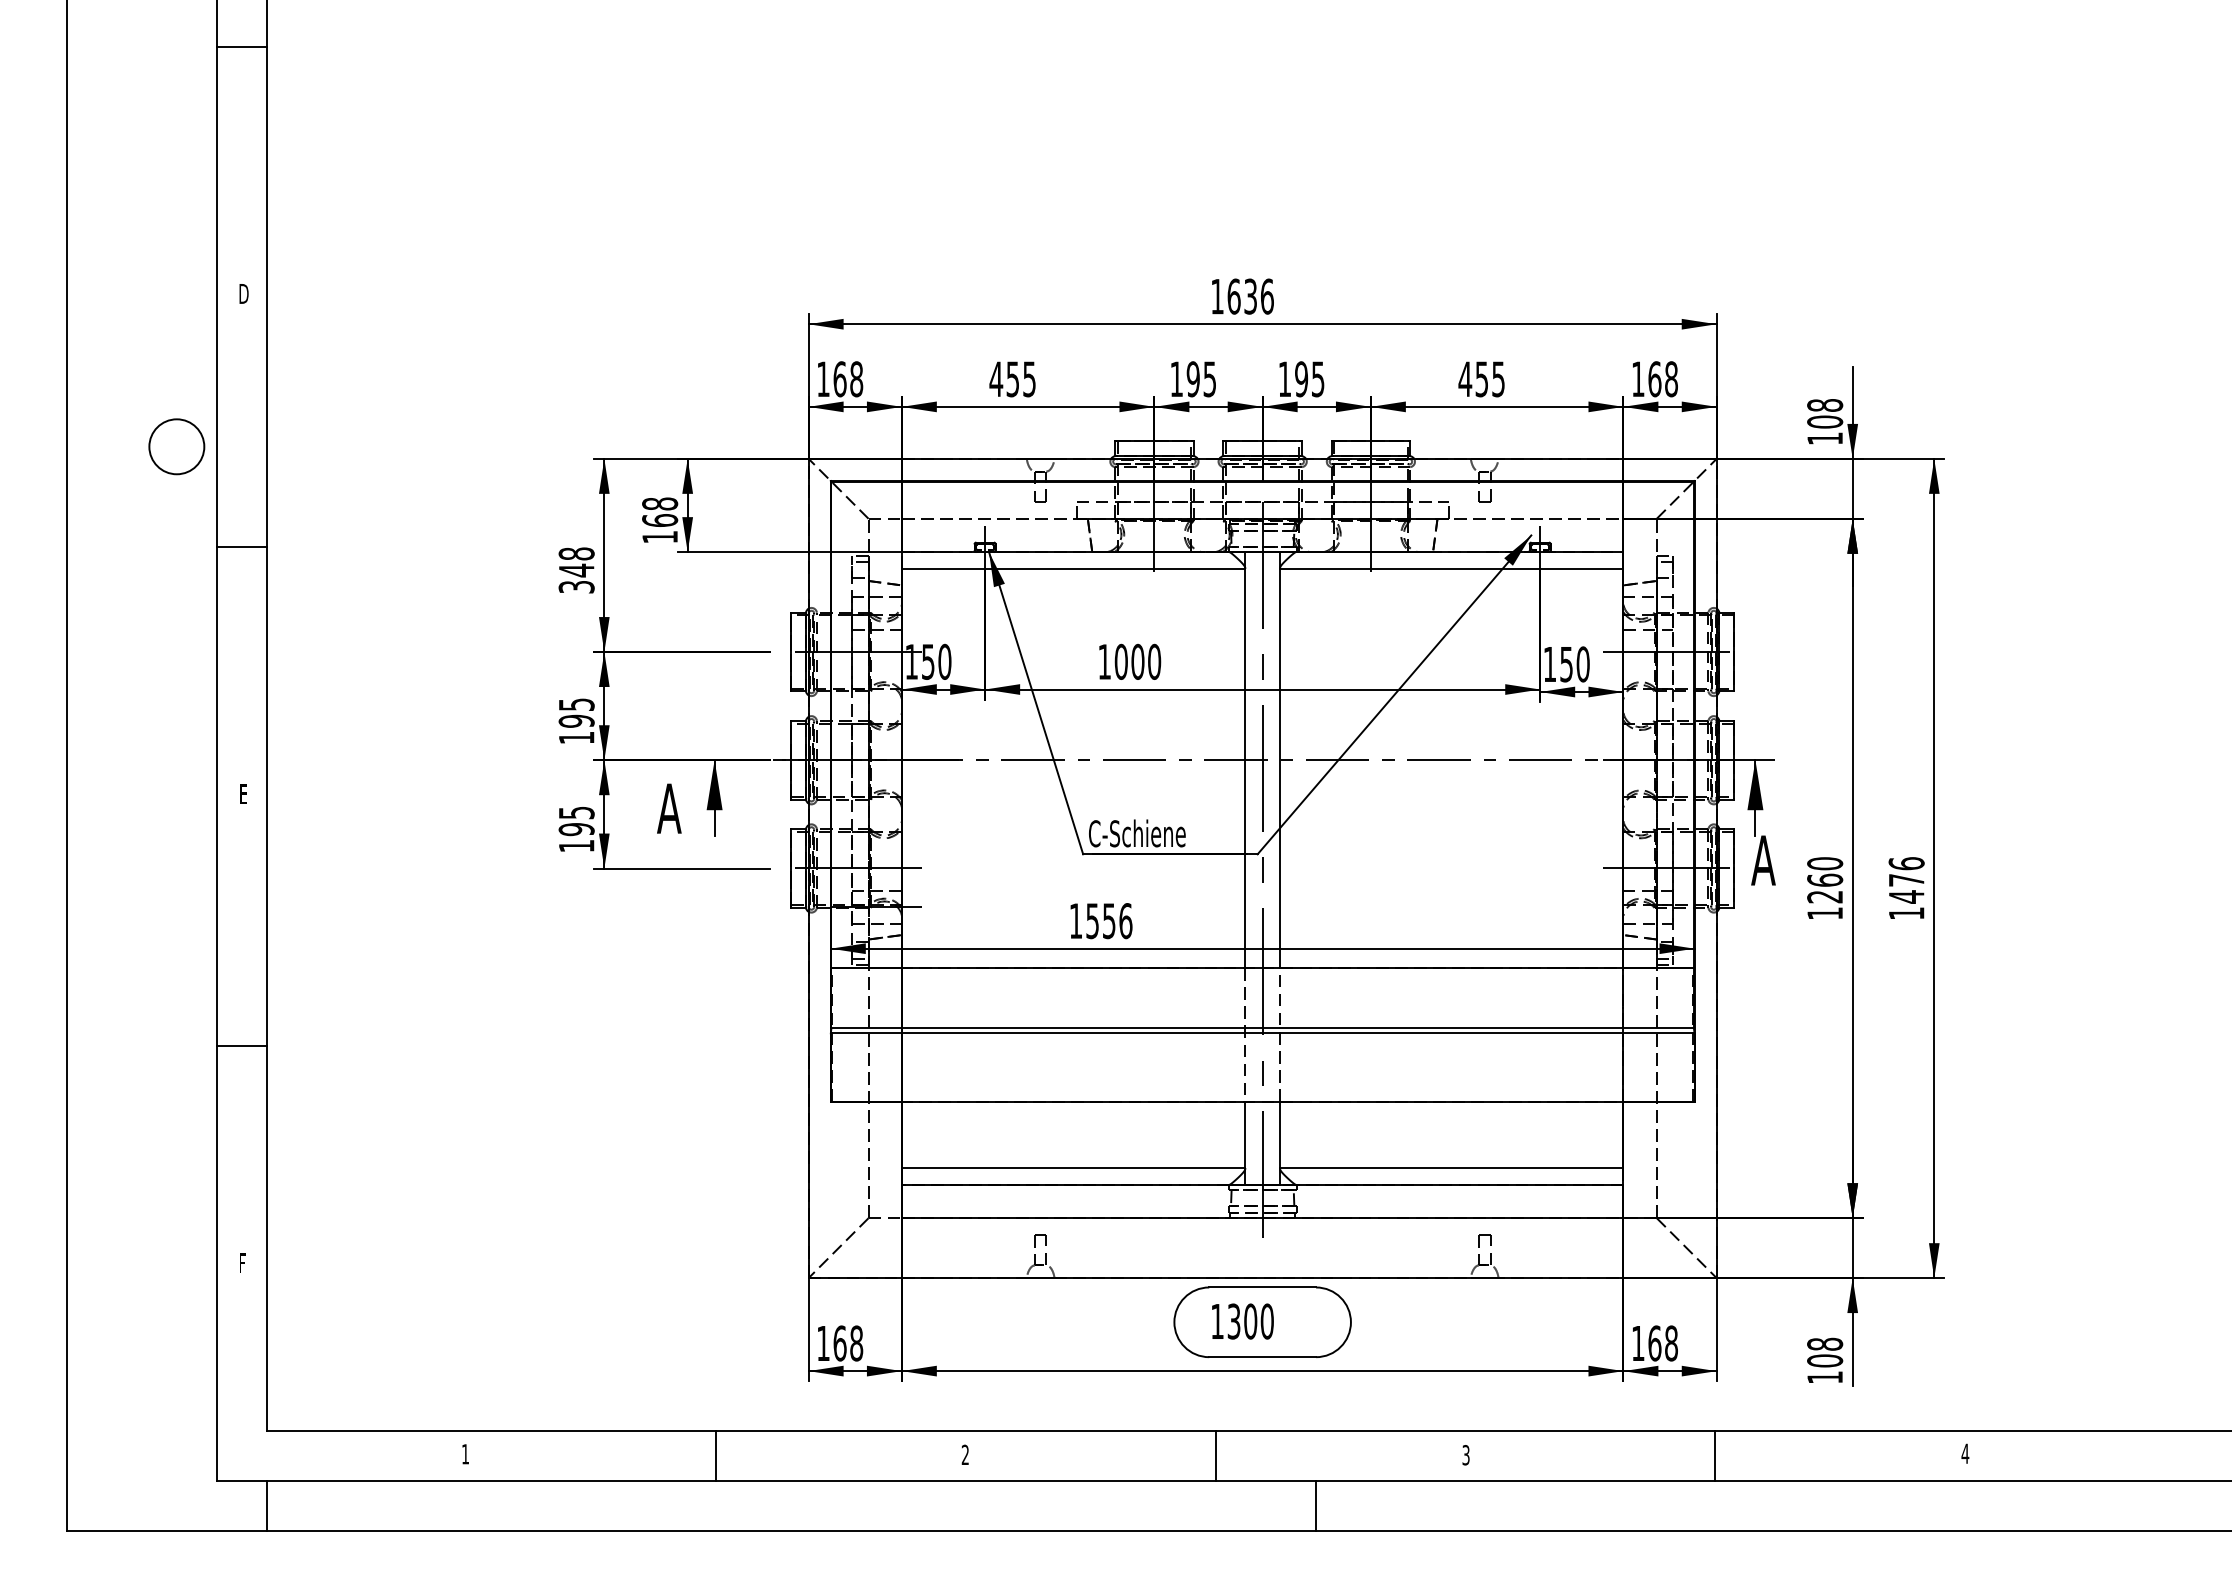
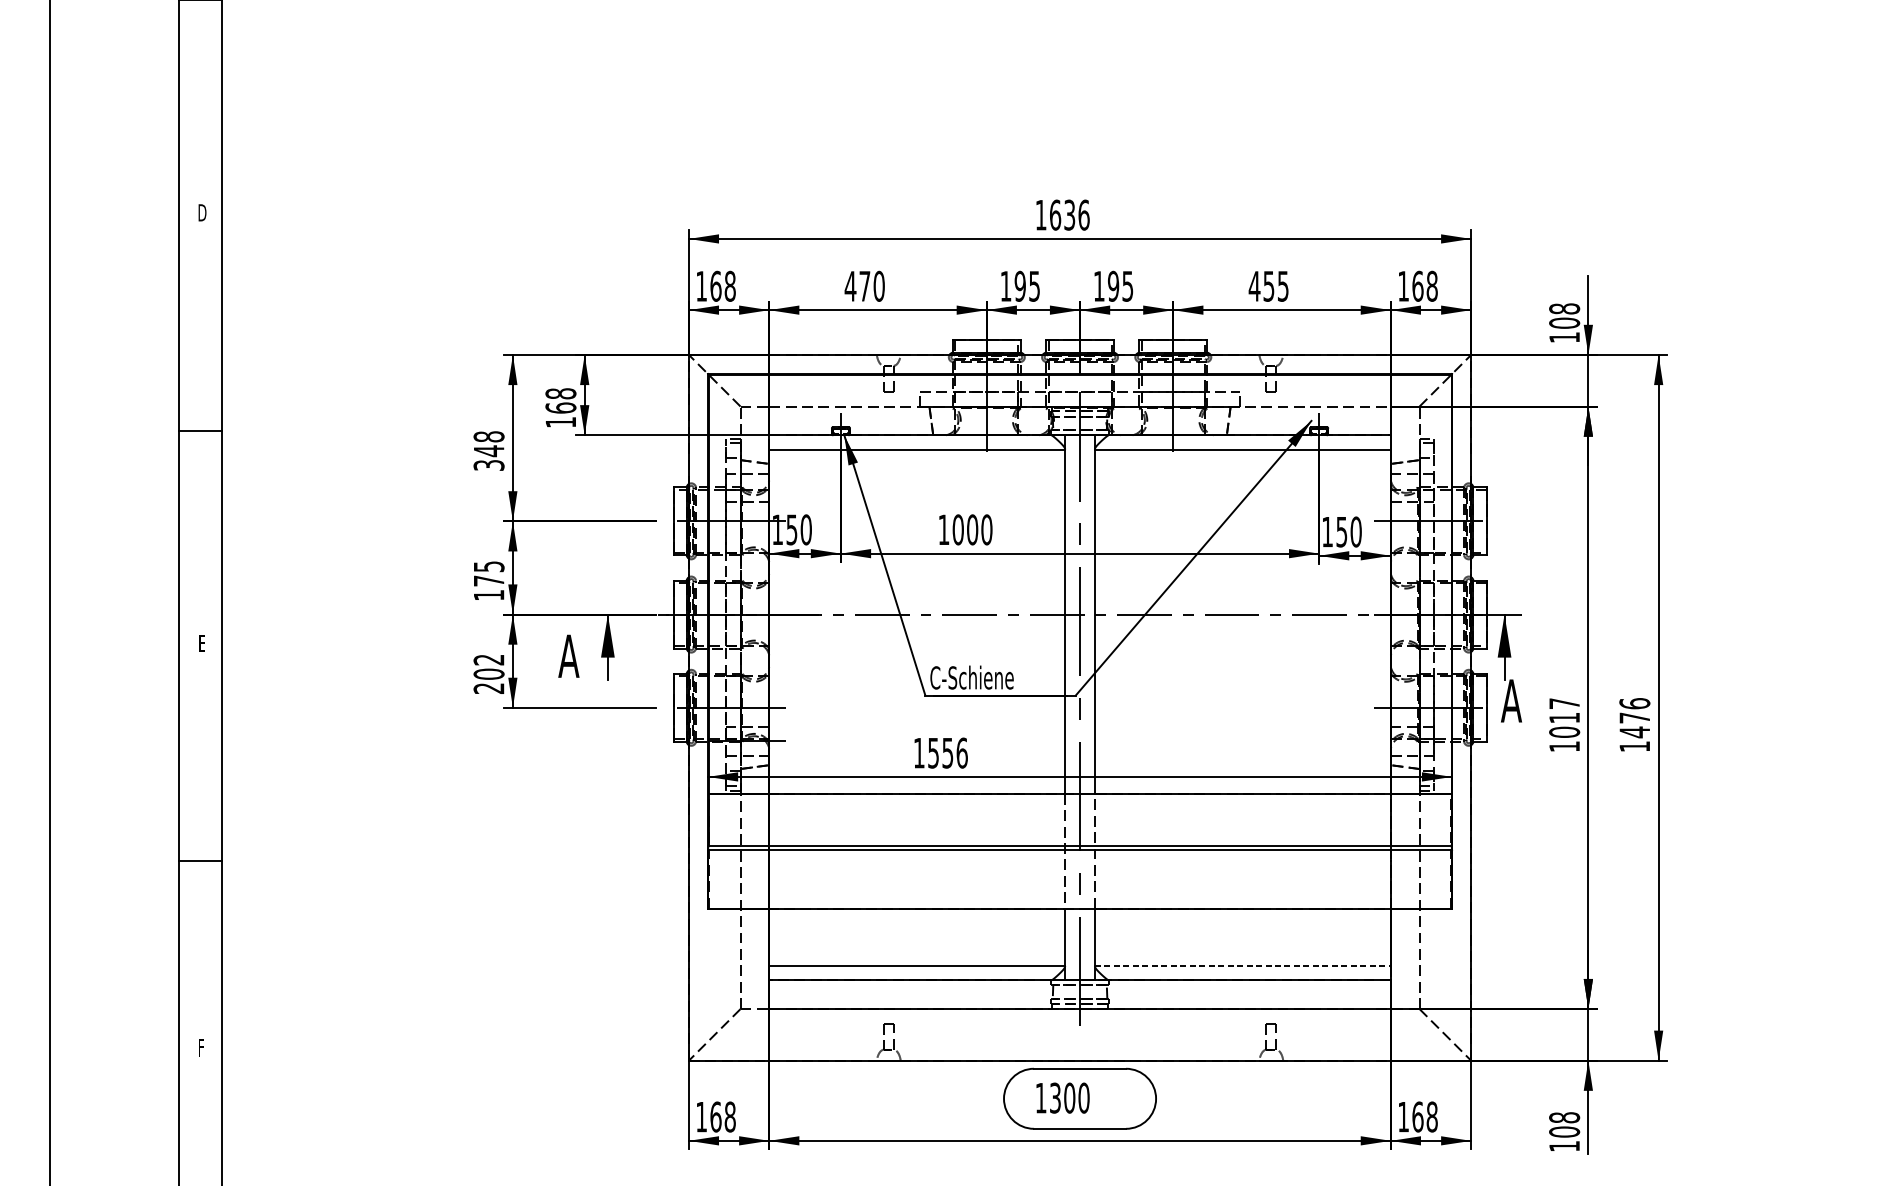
text: (1021, 379) -> (872, 286), 455 -> 470
circle: (176, 446) -> (144, 344), removed
text: (576, 720) -> (488, 580), 195 -> 175
text: (576, 829) -> (488, 674), 195 -> 202
text: (1825, 880) -> (1564, 718), 1260 -> 1017
line: (1451, 1168) -> (1242, 966), solid -> dashed

